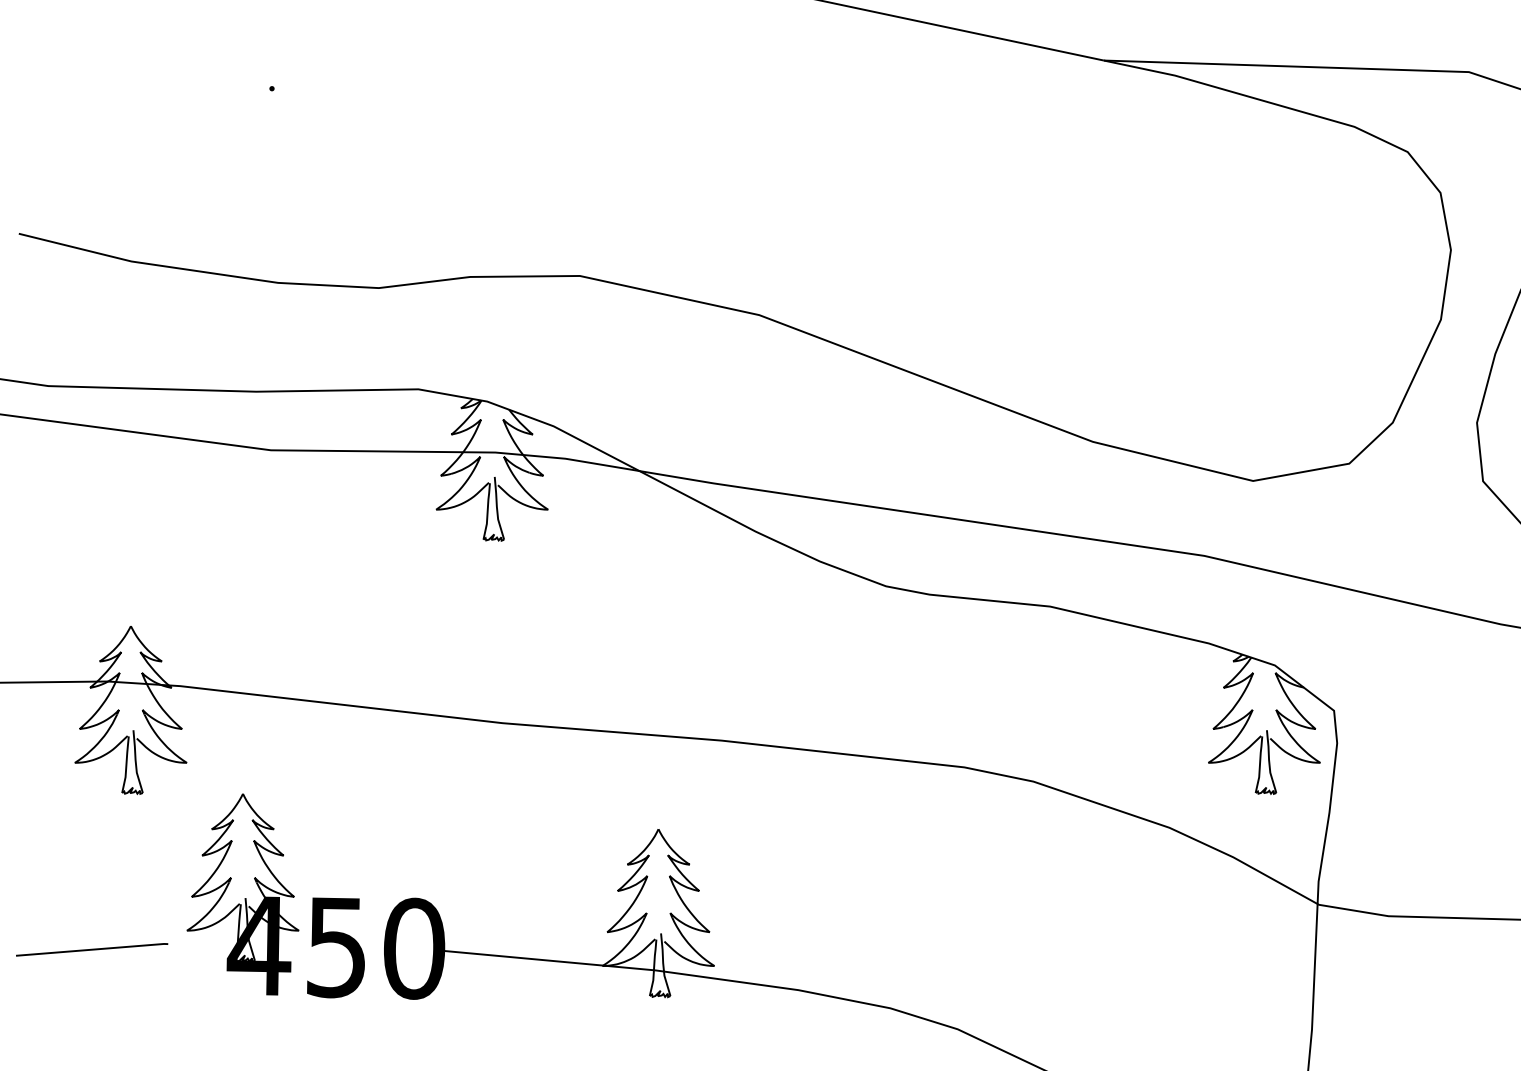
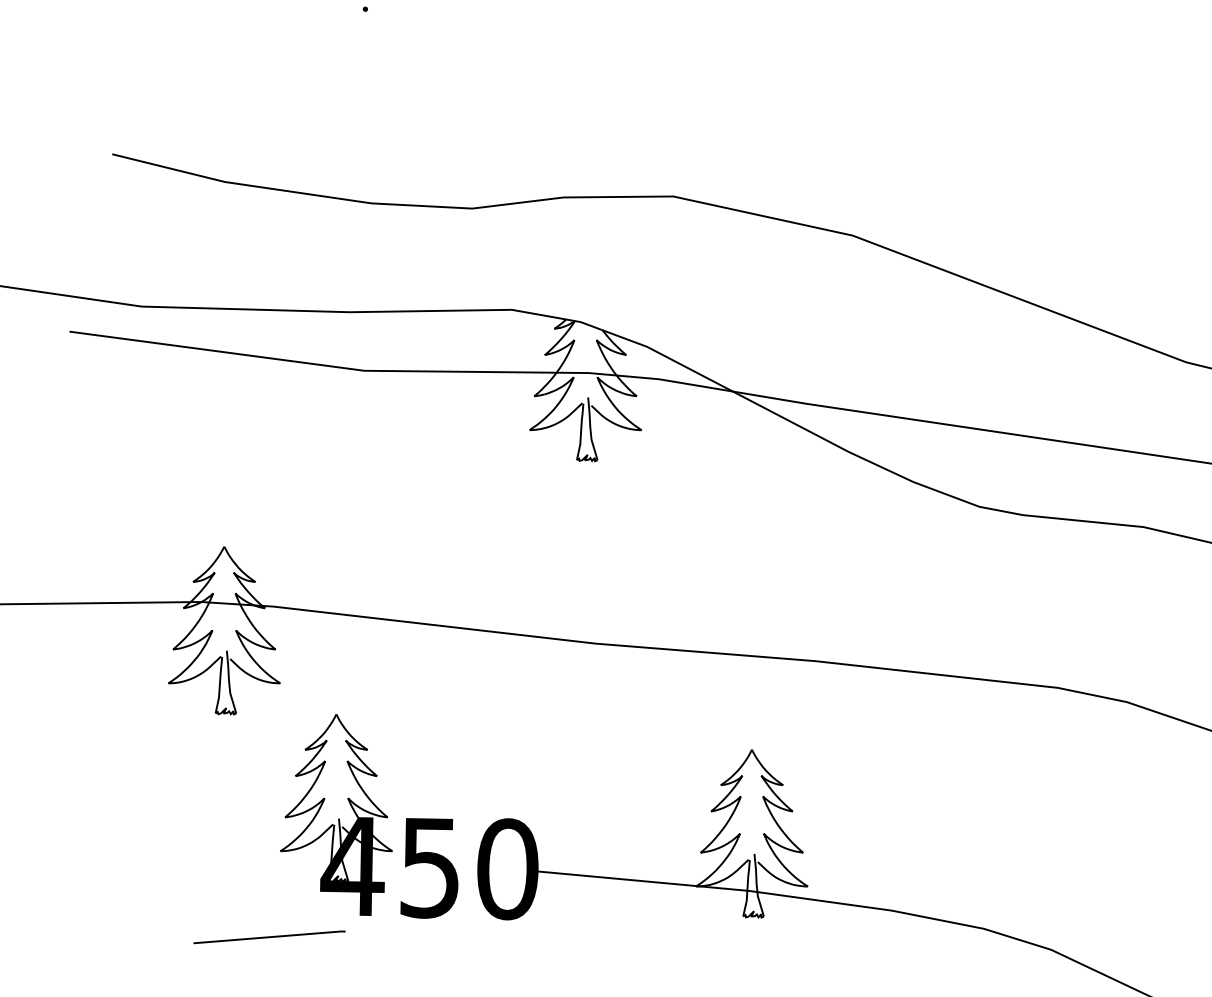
line: (92, 949) -> (269, 937), moved

